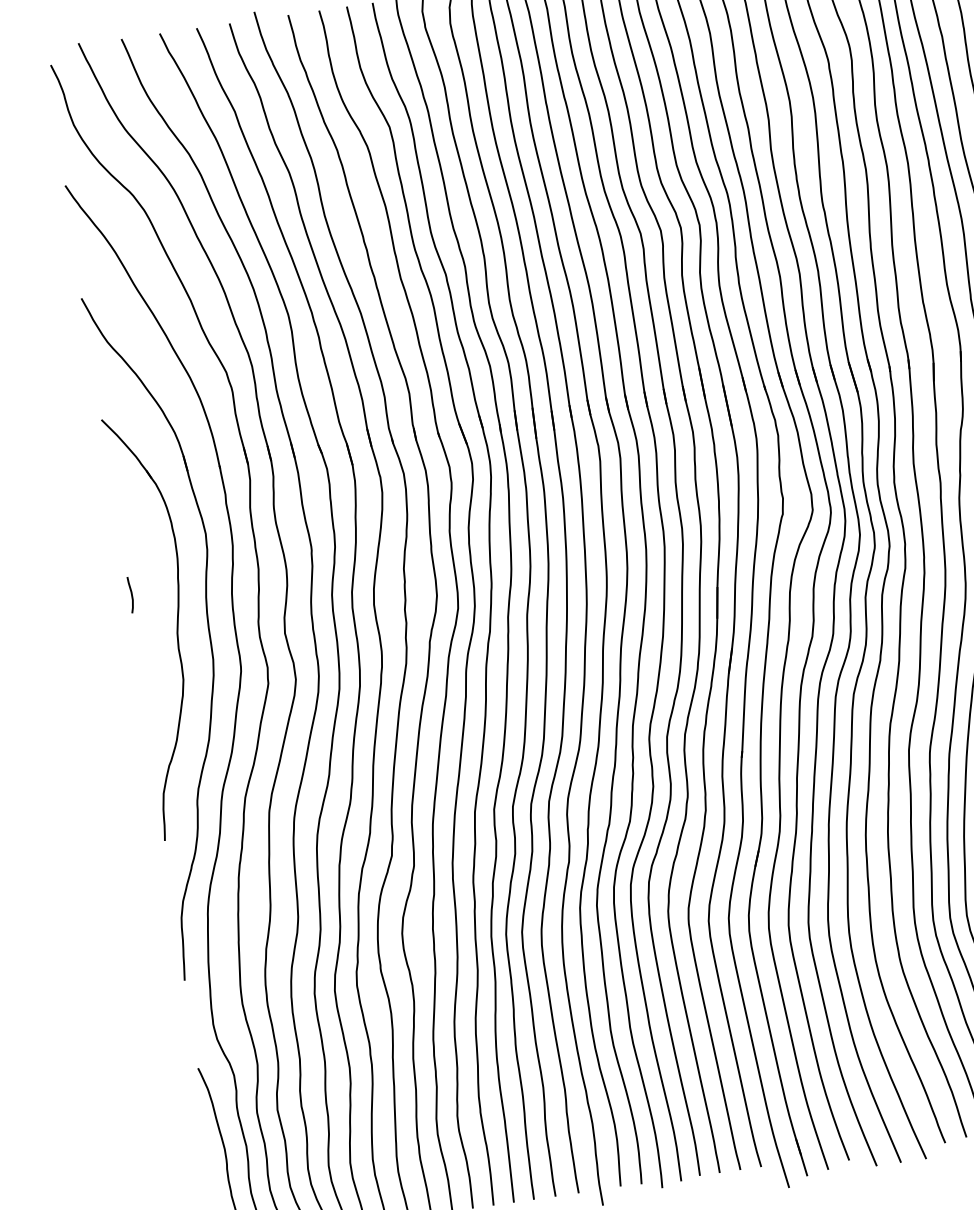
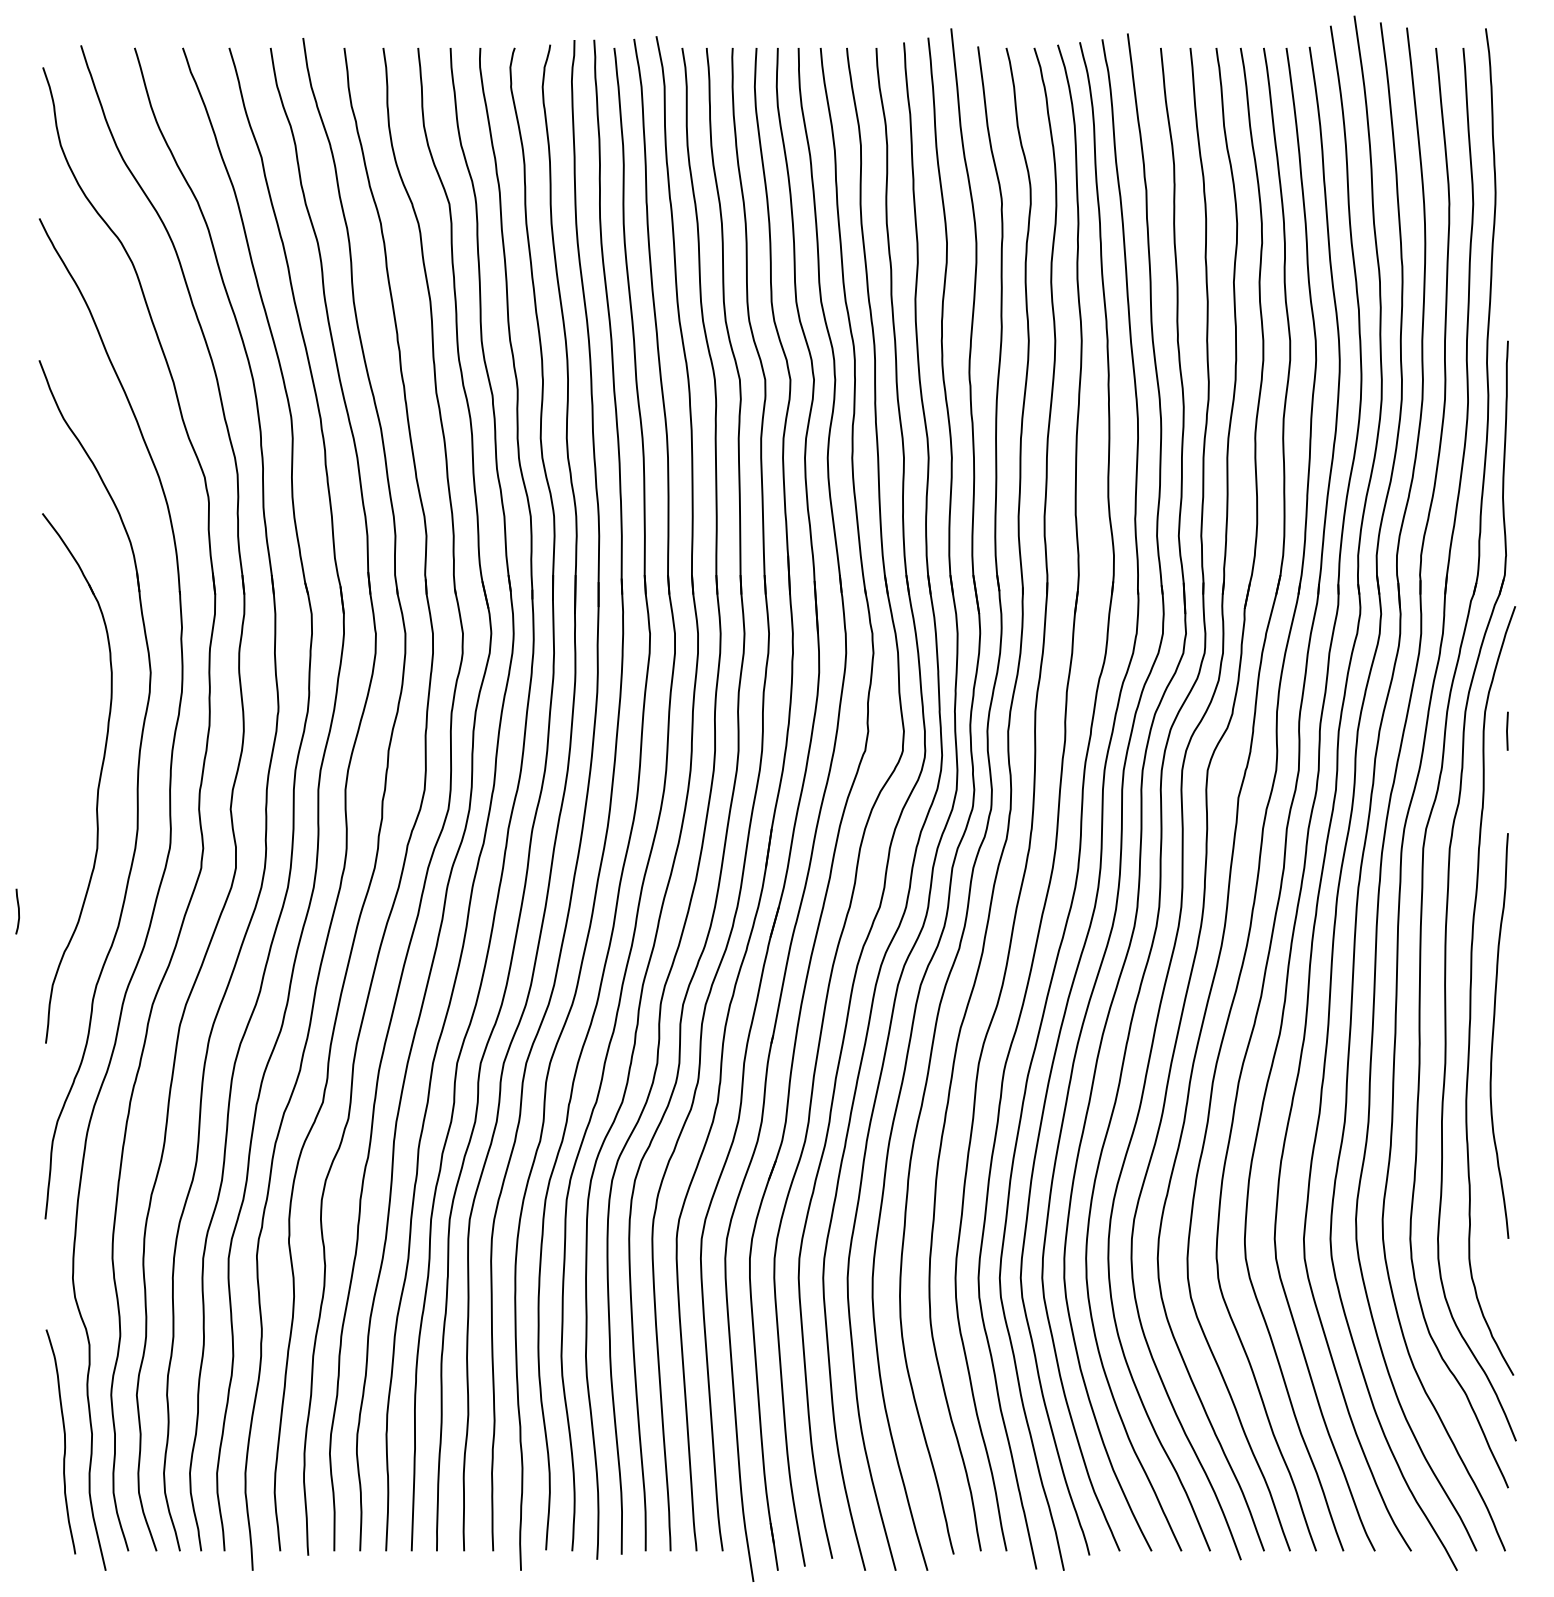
curve: (131, 594) -> (18, 911), moved

